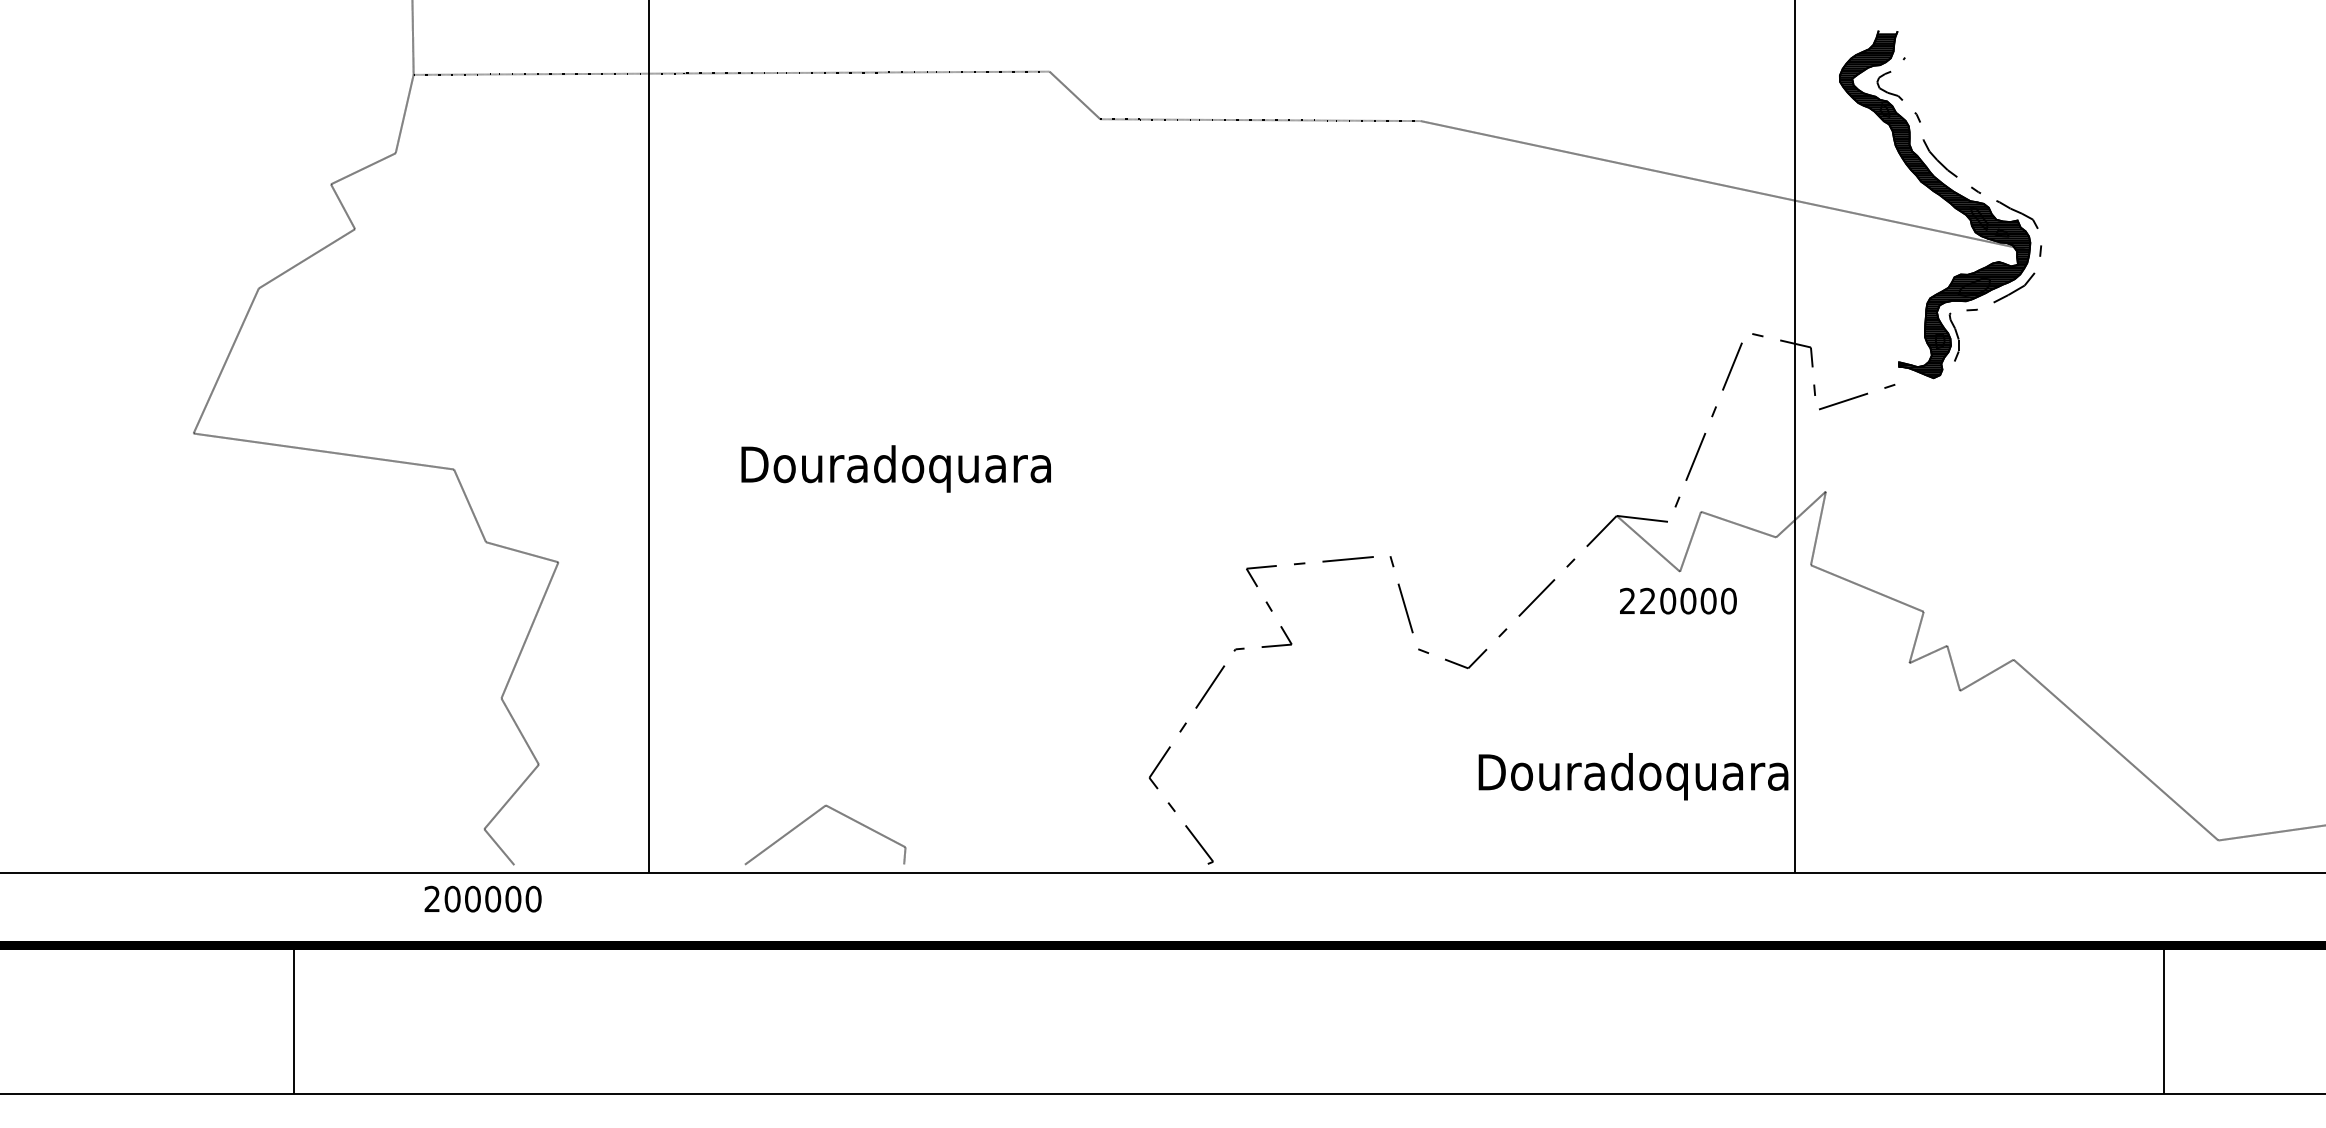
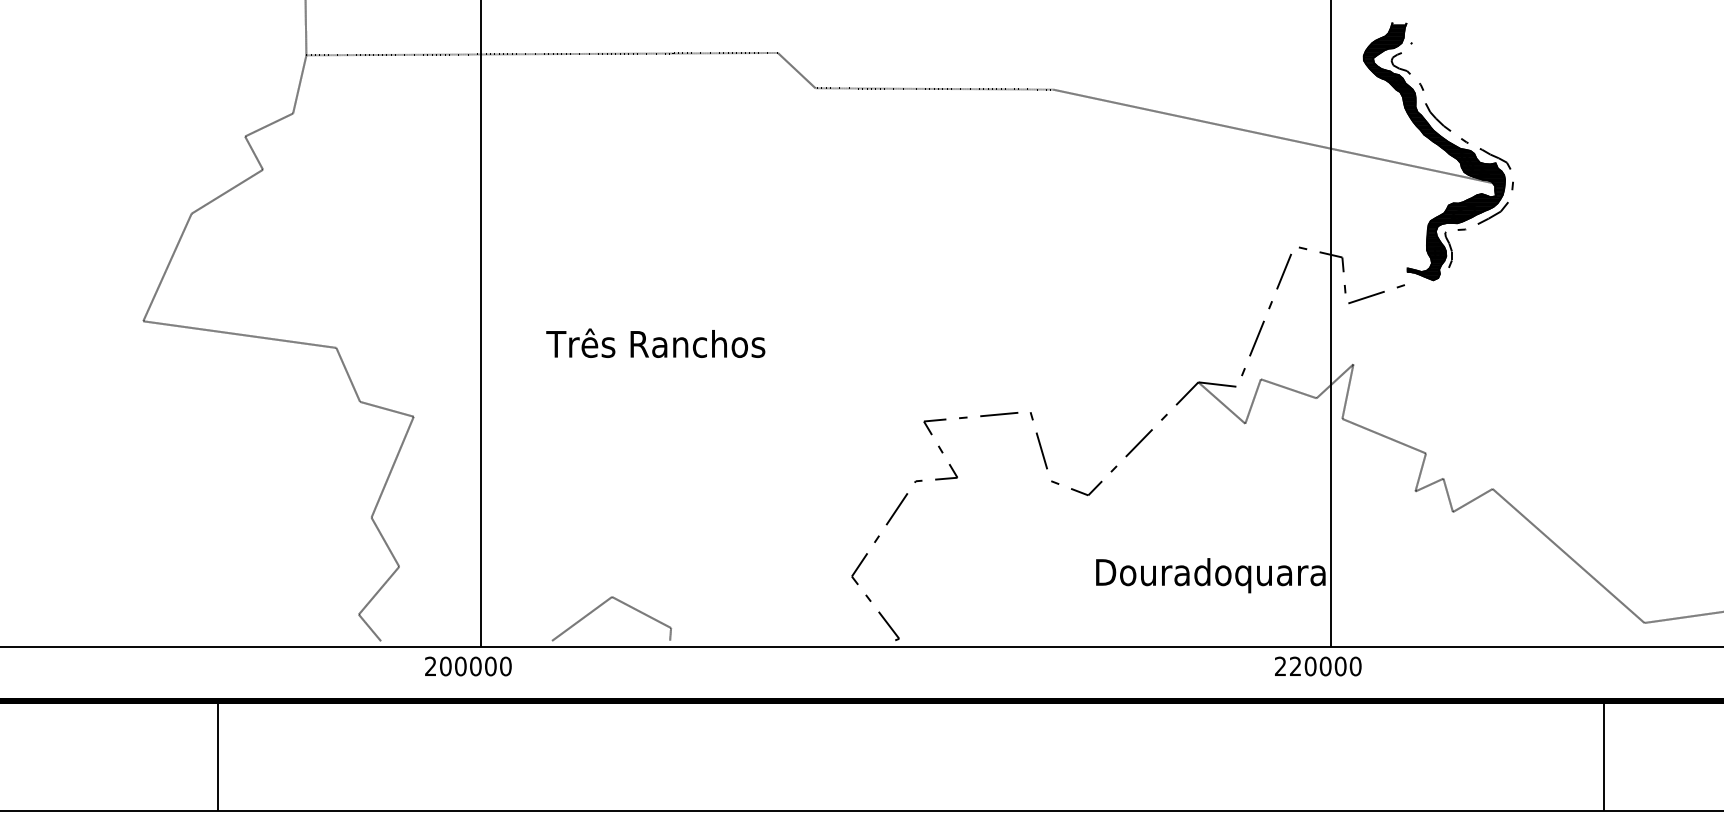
text: (893, 467) -> (662, 346), Douradoquara -> Três Ranchos
text: (1678, 600) -> (1318, 665), moved
text: (482, 898) -> (467, 665), moved

